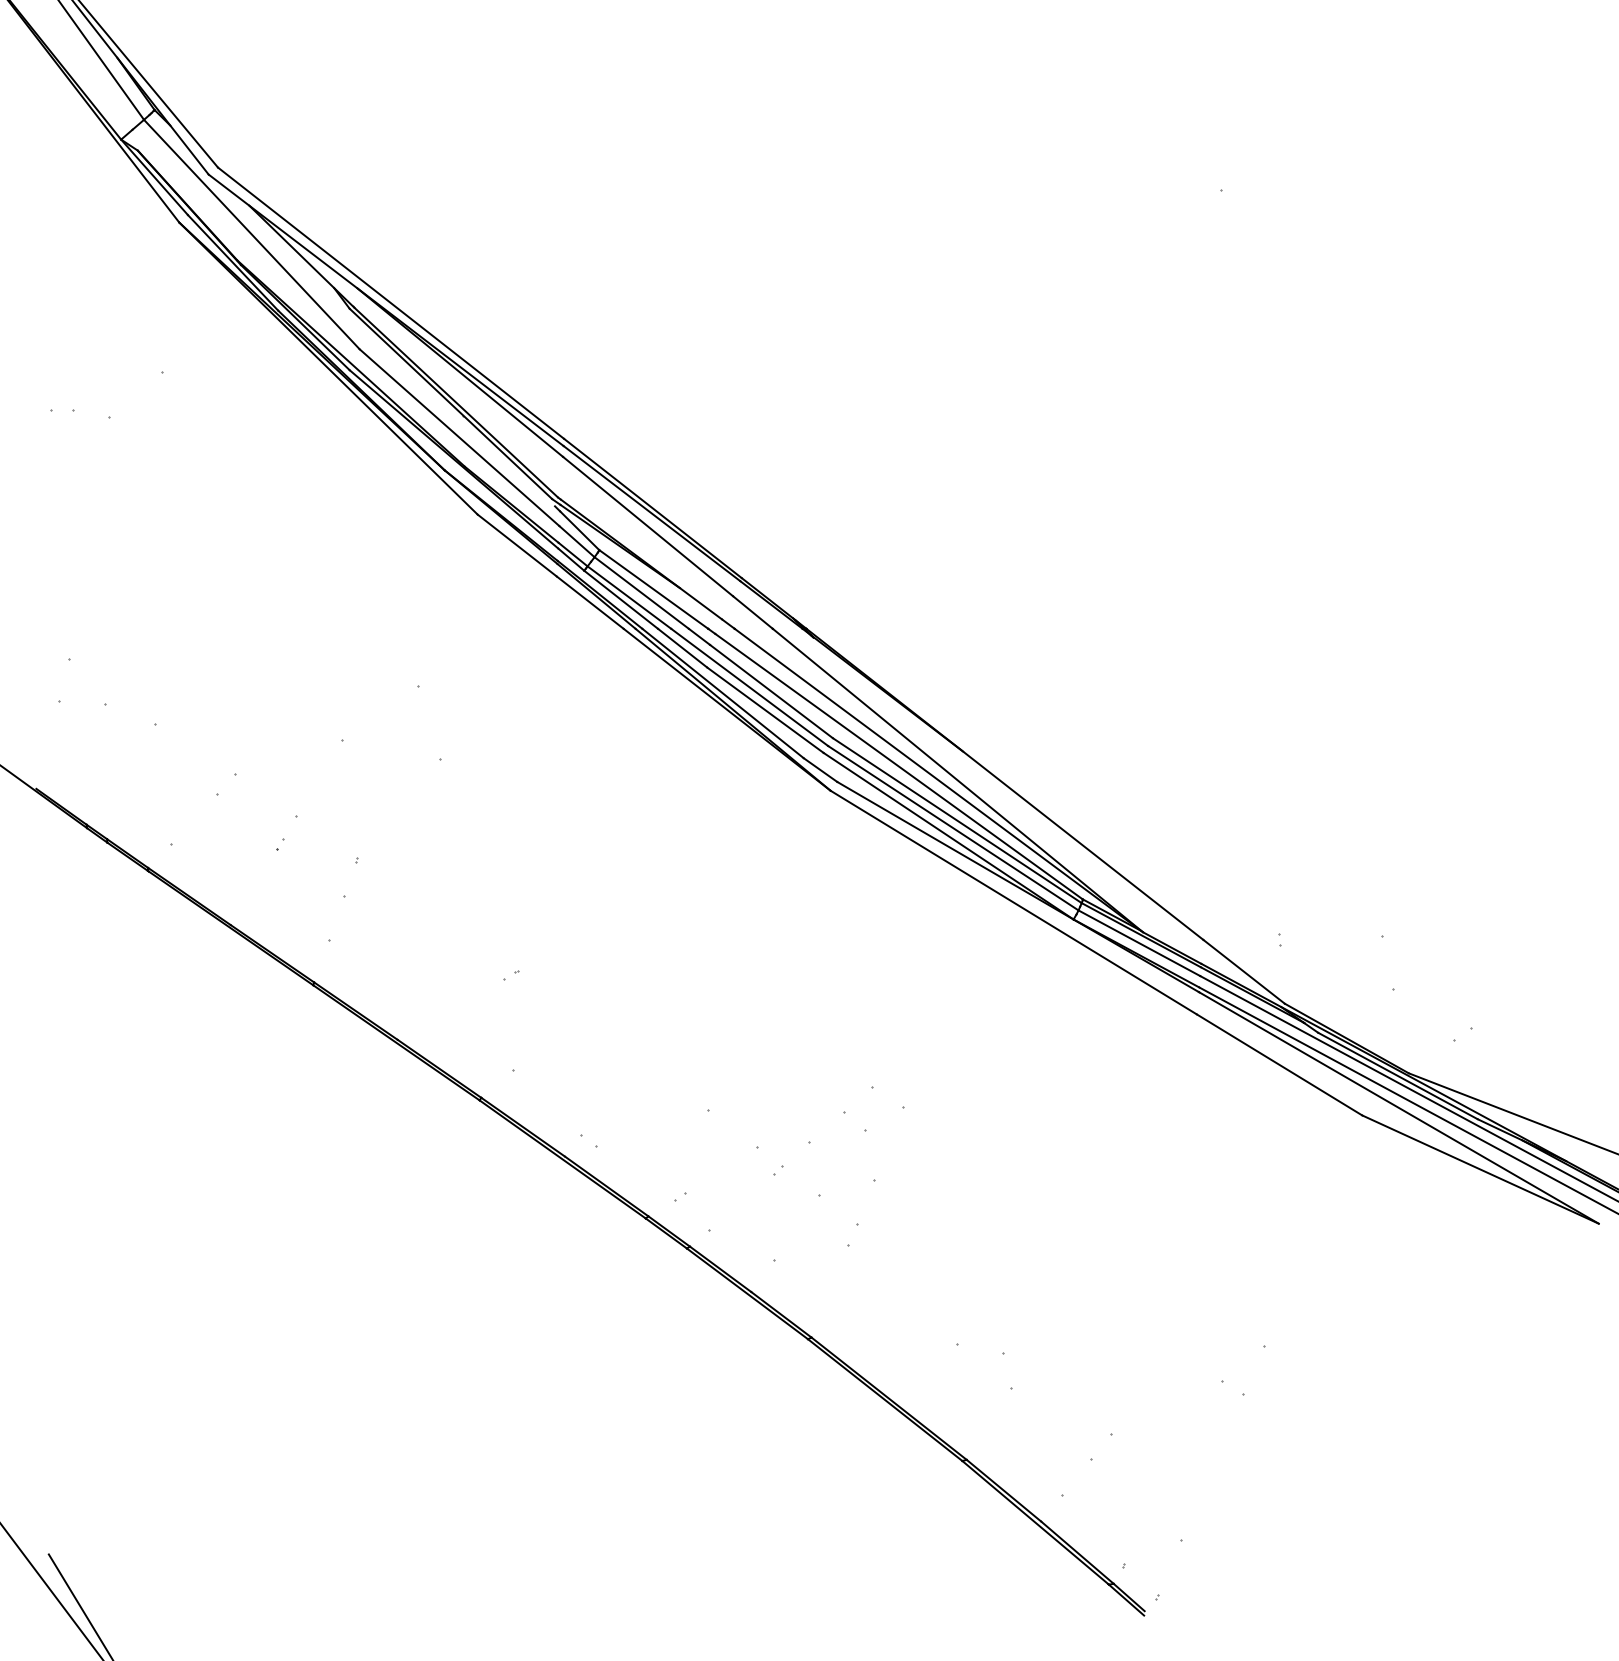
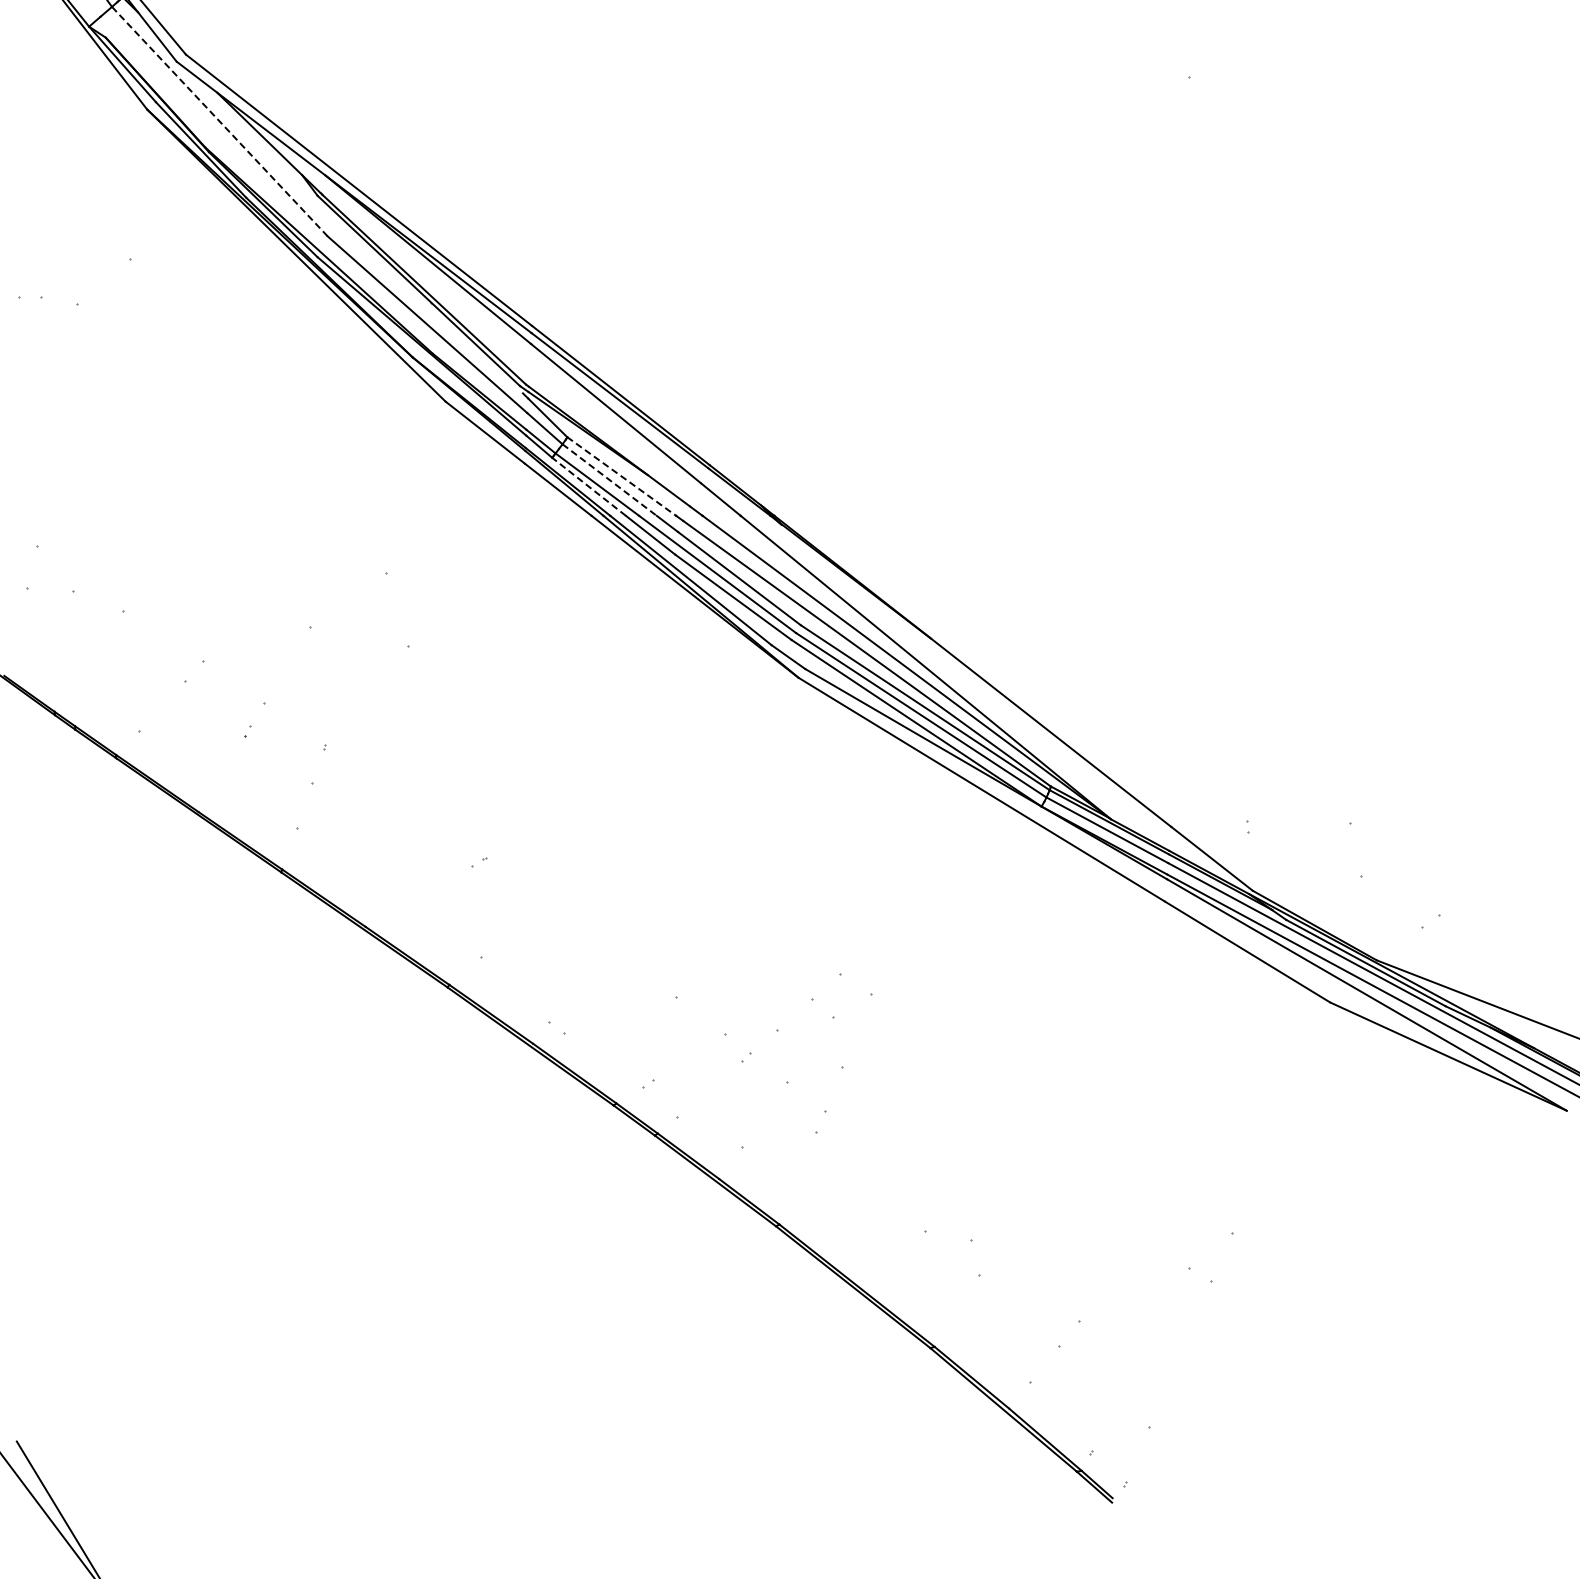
line: (252, 234) -> (220, 121), solid -> dashed
line: (654, 589) -> (622, 476), solid -> dashed
line: (642, 593) -> (610, 480), solid -> dashed
line: (621, 599) -> (589, 486), solid -> dashed

